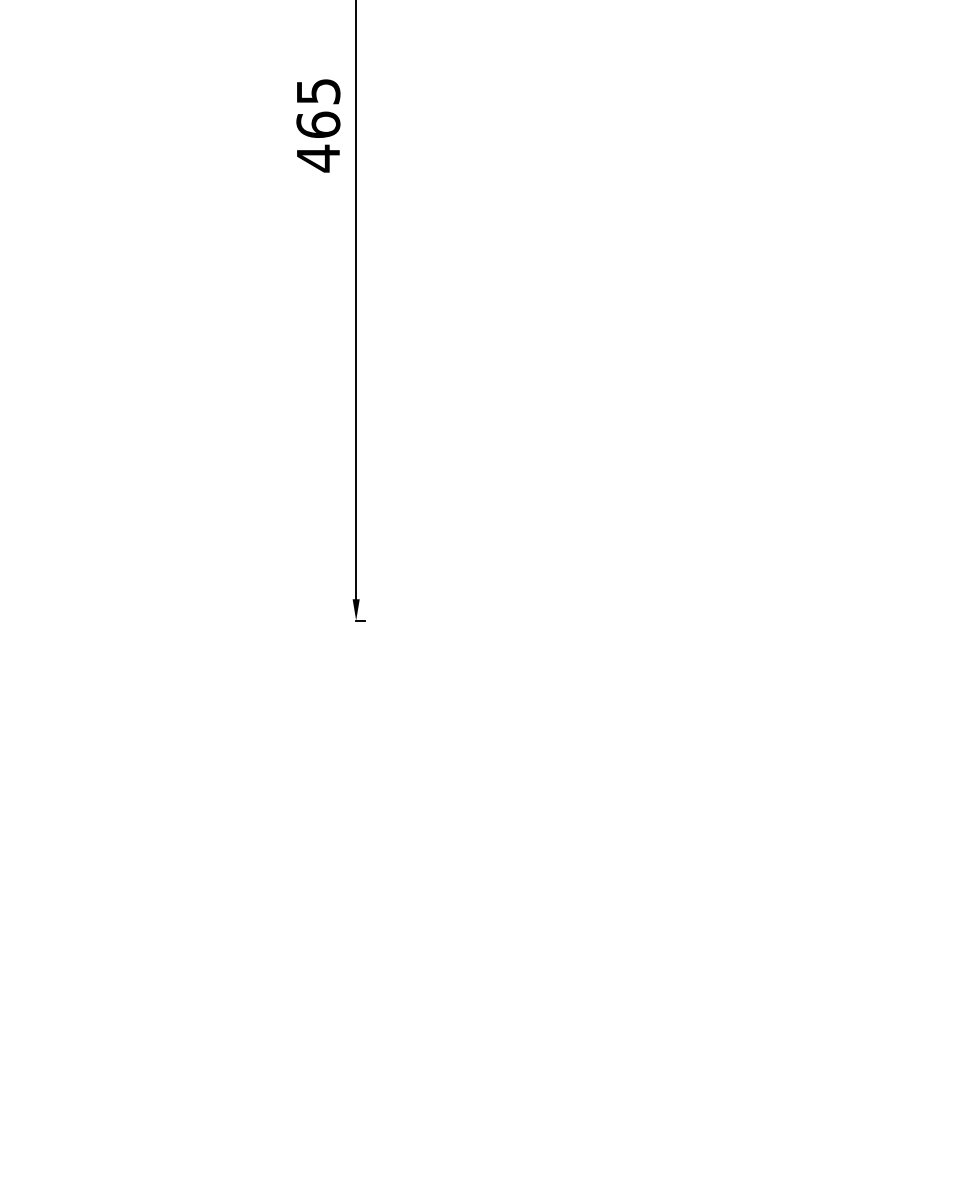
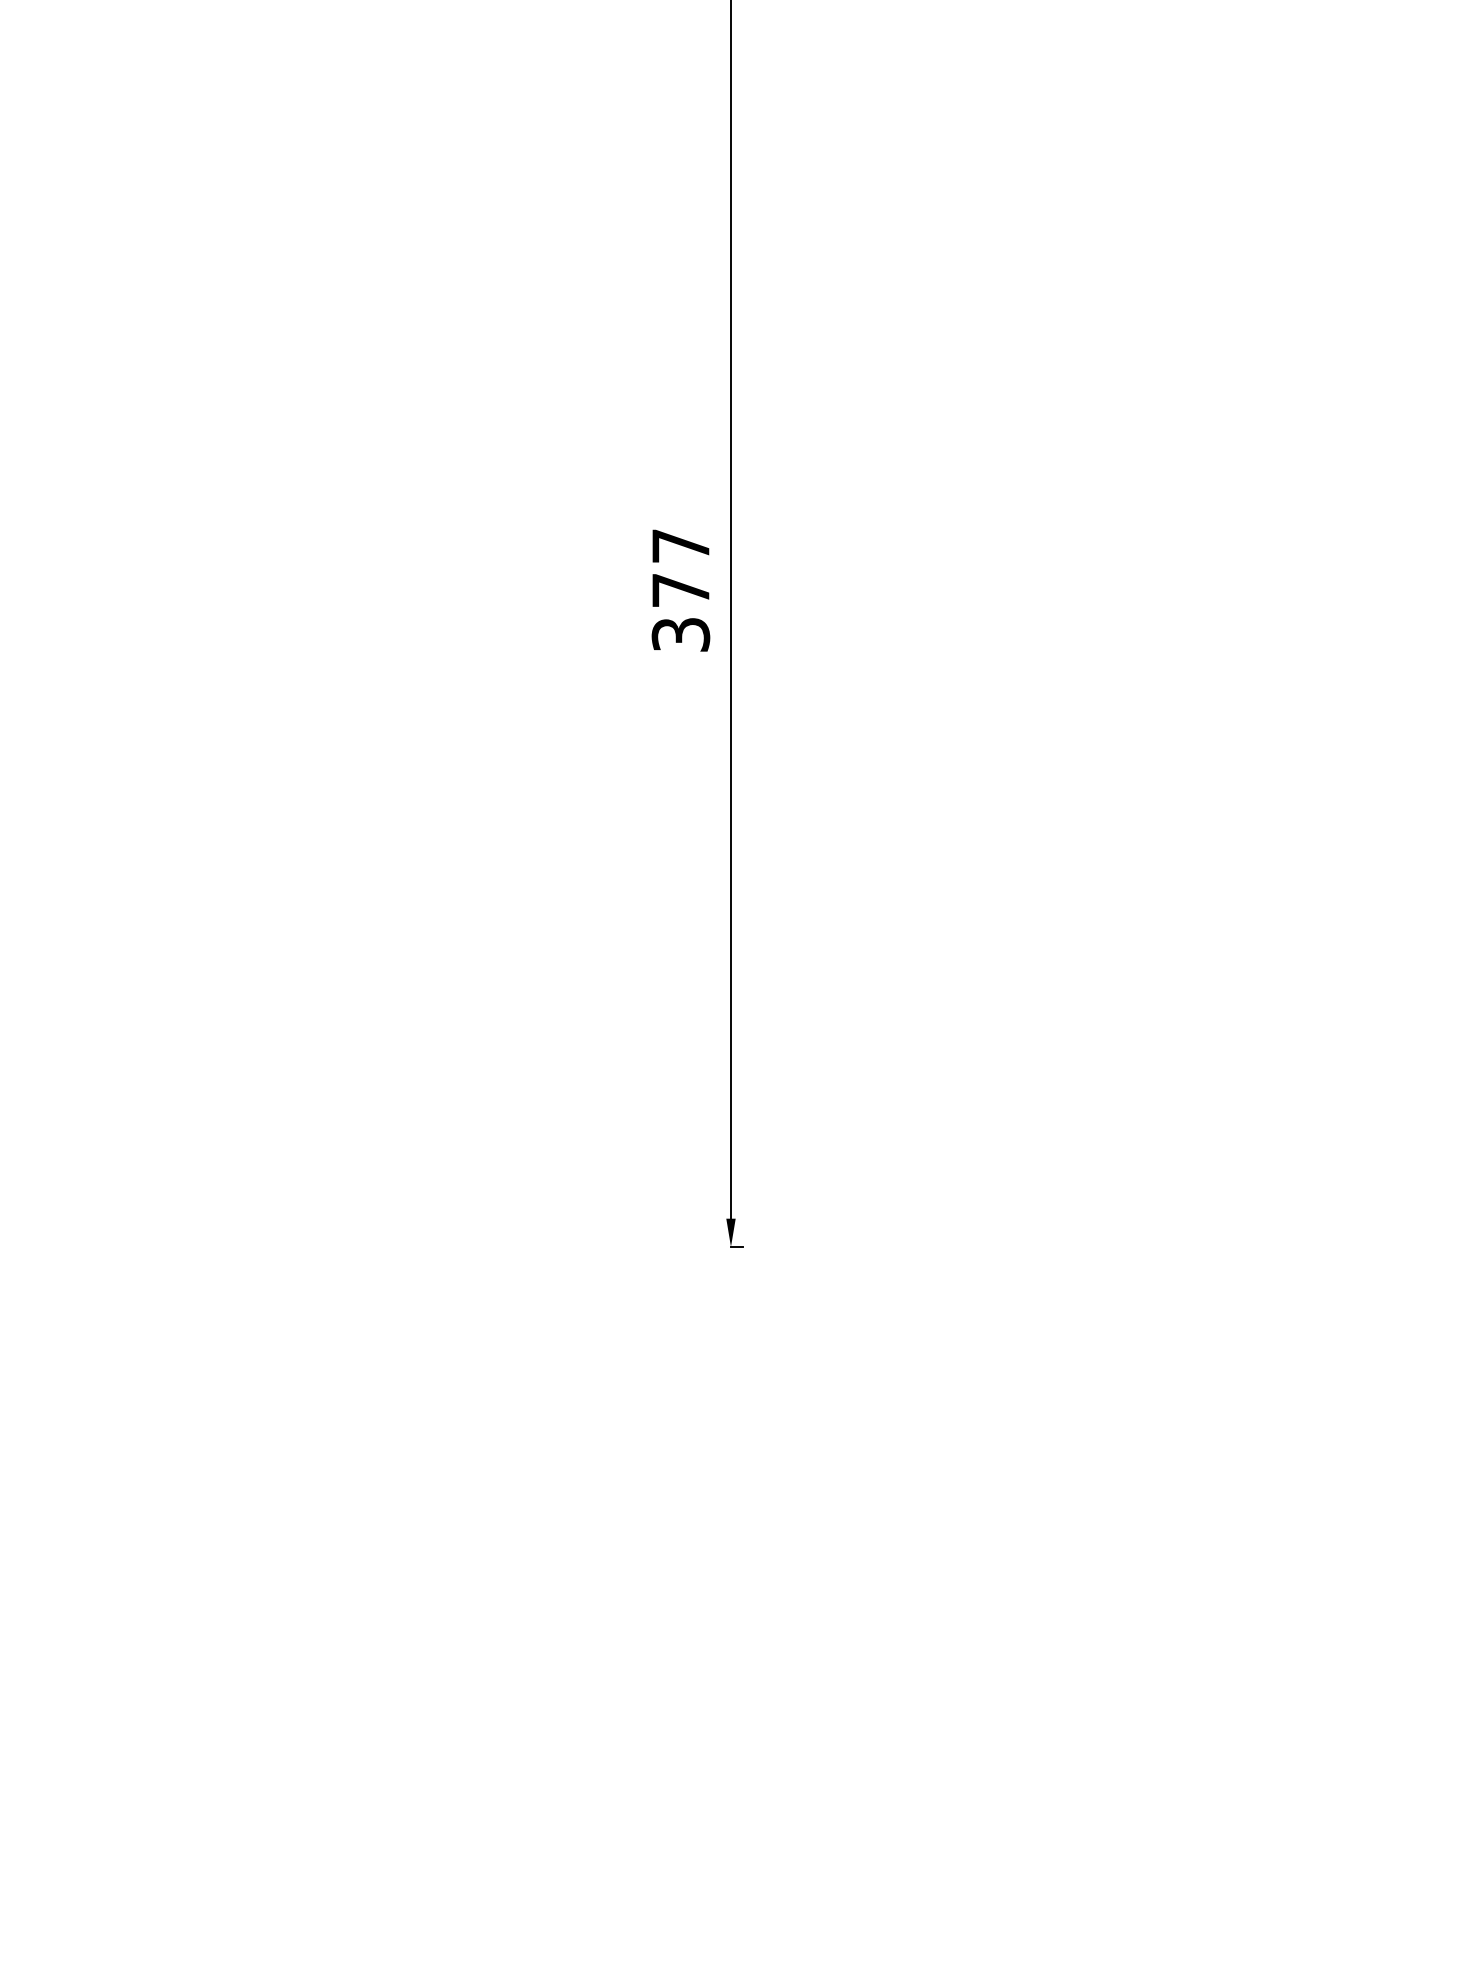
text: (318, 125) -> (680, 591), 465 -> 377

